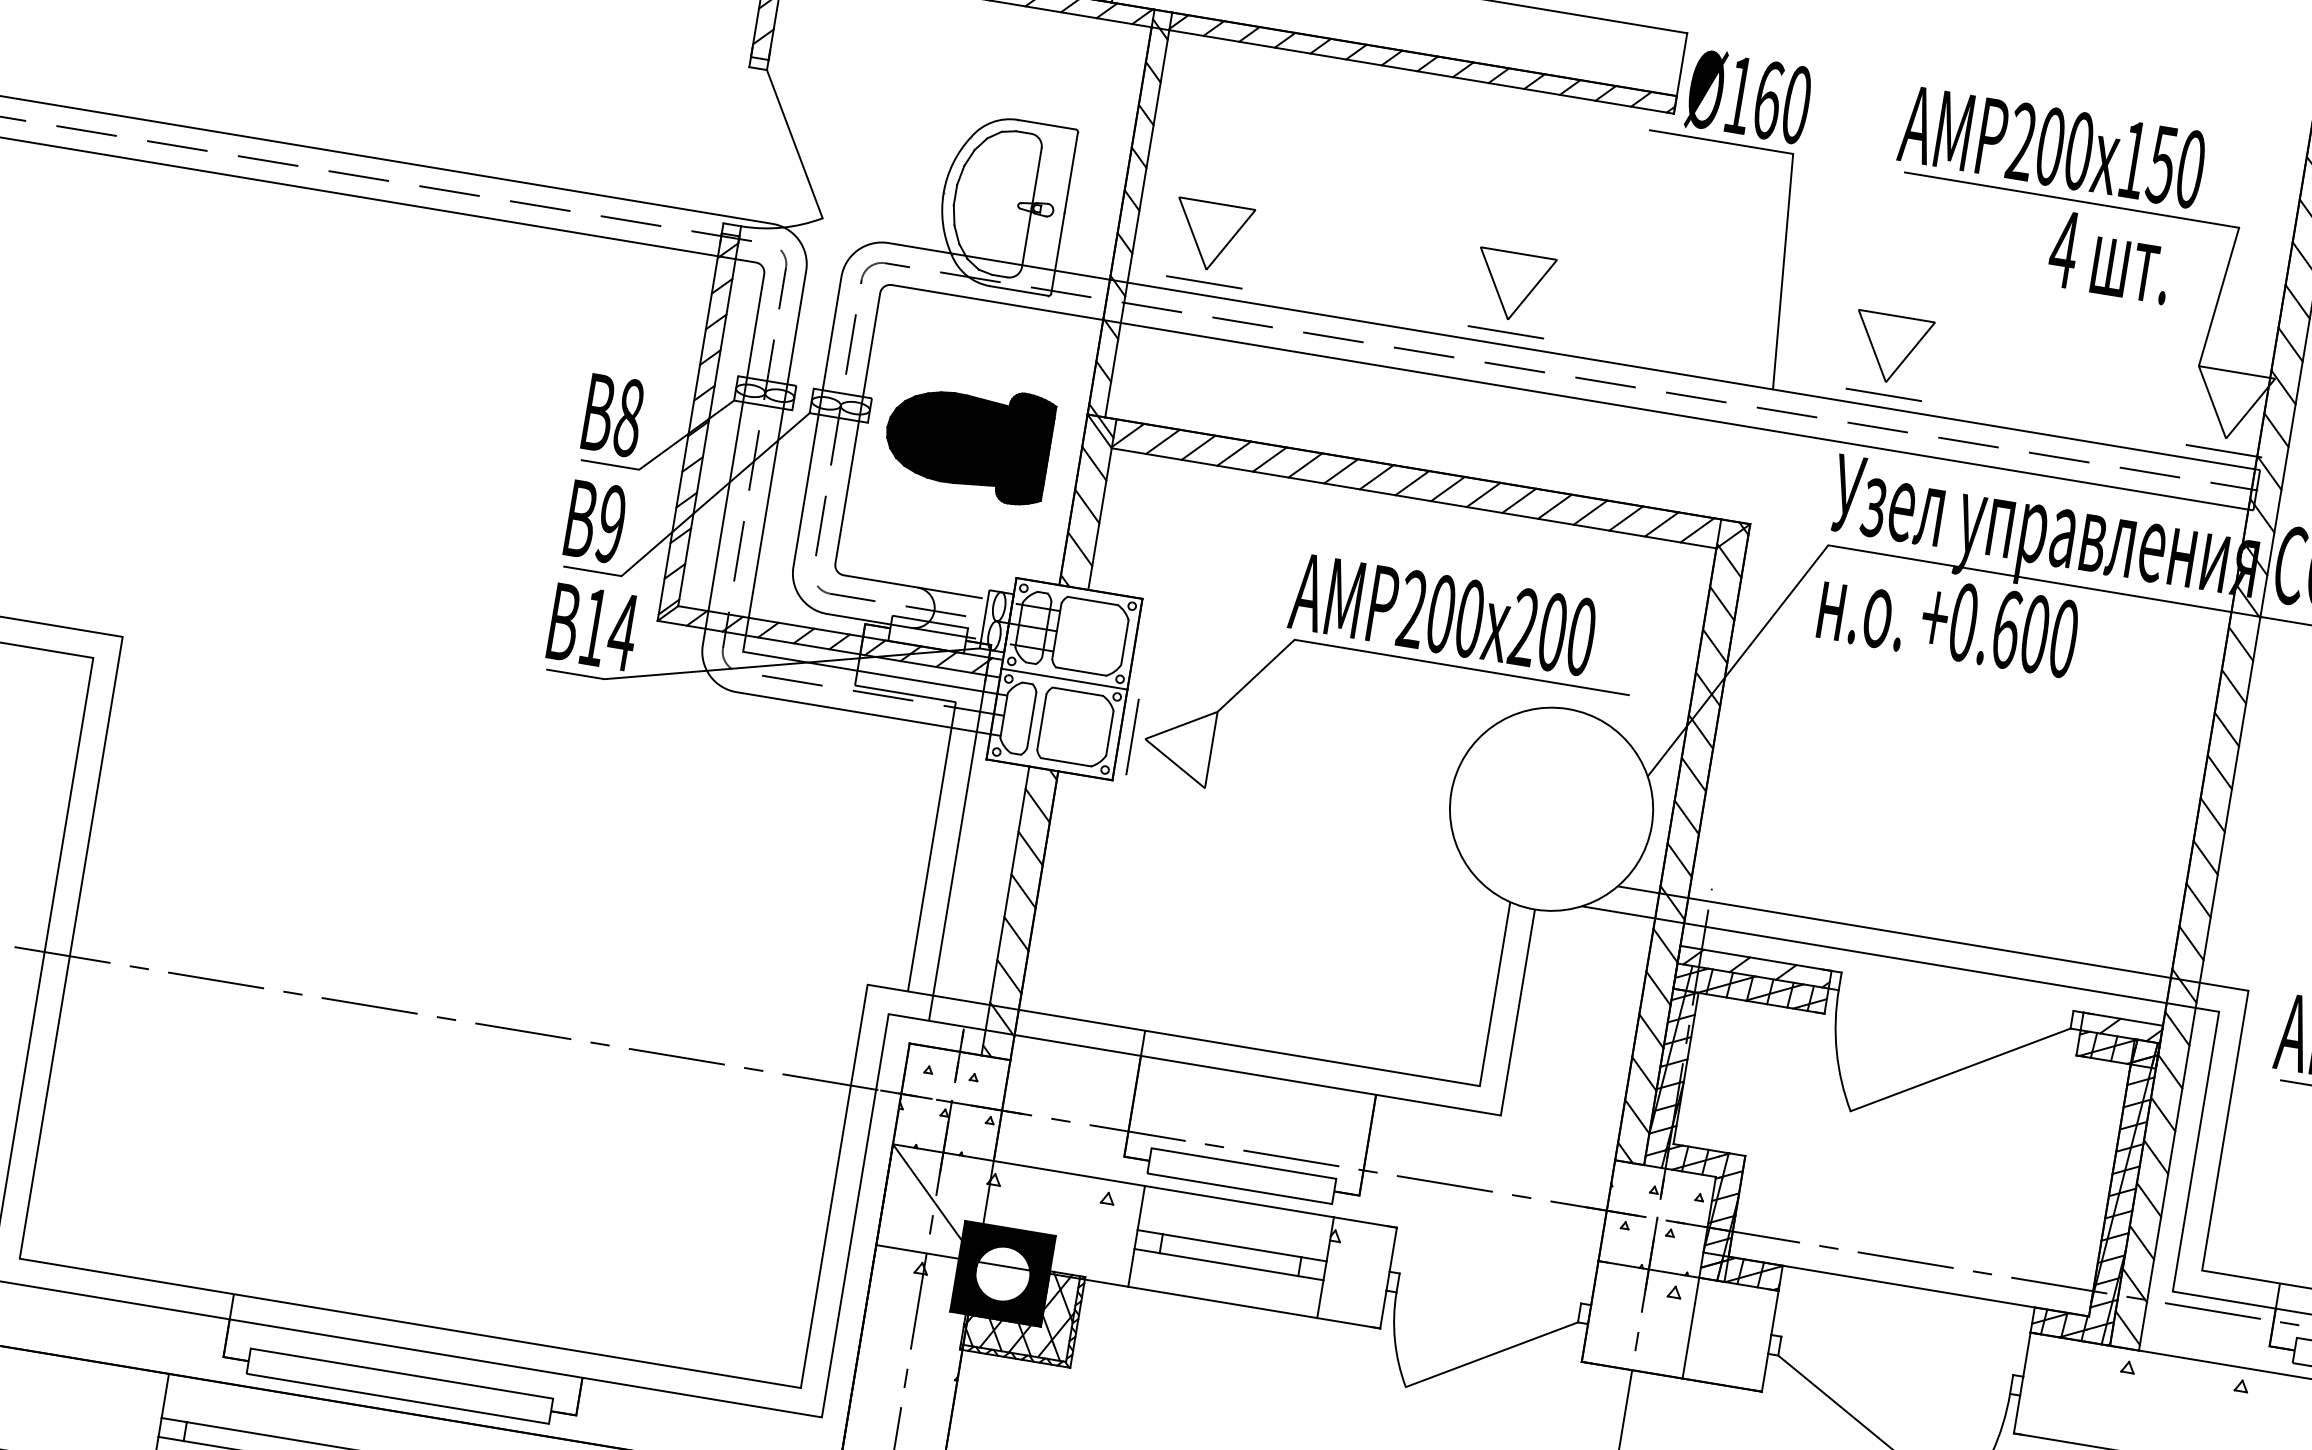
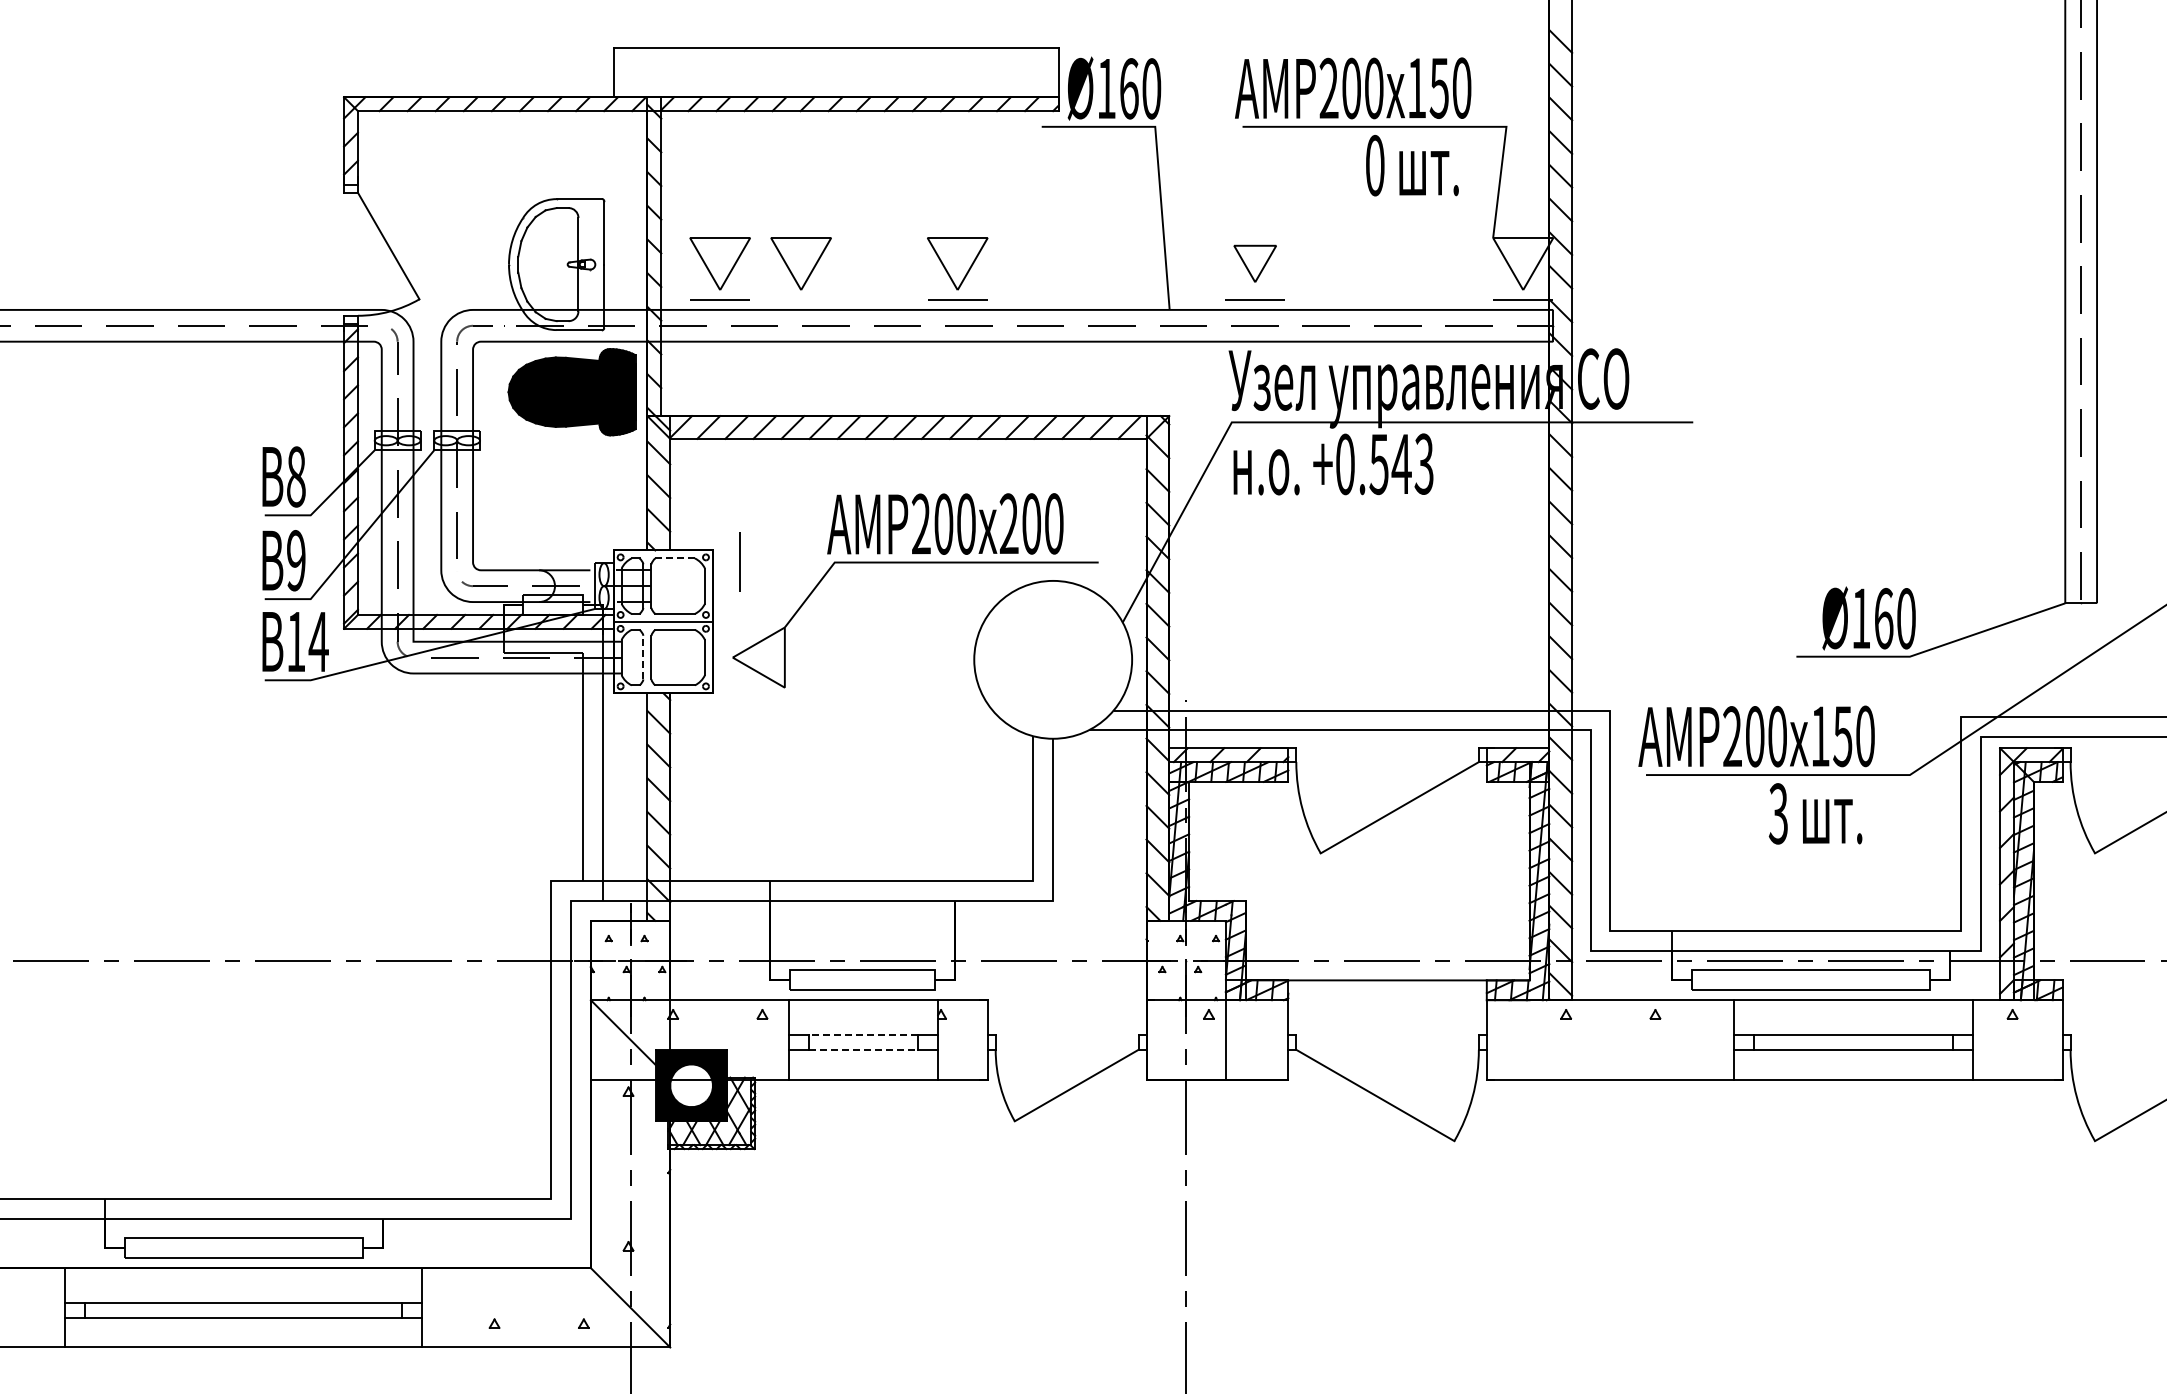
text: (2063, 249) -> (1374, 165), 4 -> 0
part: (1314, 252) -> (800, 263), added
part: (1890, 348) -> (1254, 263), size x0.7
part: (967, 440) -> (571, 392), moved
line: (1093, 601) -> (675, 558), solid -> dashed
text: (2034, 634) -> (1401, 464), +0.600 -> +0.543
line: (1031, 720) -> (643, 657), solid -> dashed
line: (1132, 736) -> (739, 561), moved
line: (1231, 1245) -> (863, 1034), solid -> dashed
line: (1228, 1264) -> (863, 1049), solid -> dashed

